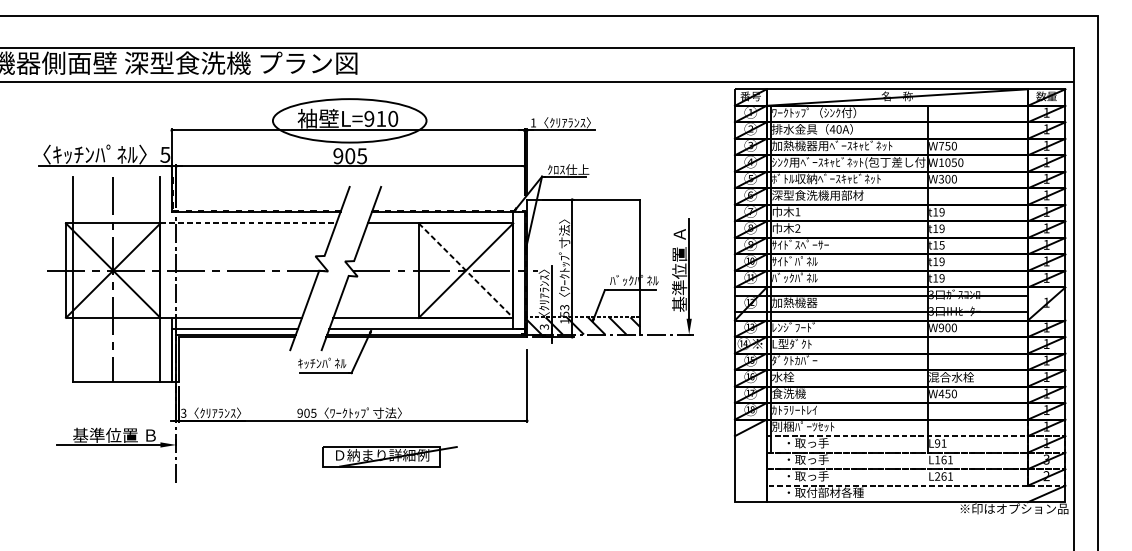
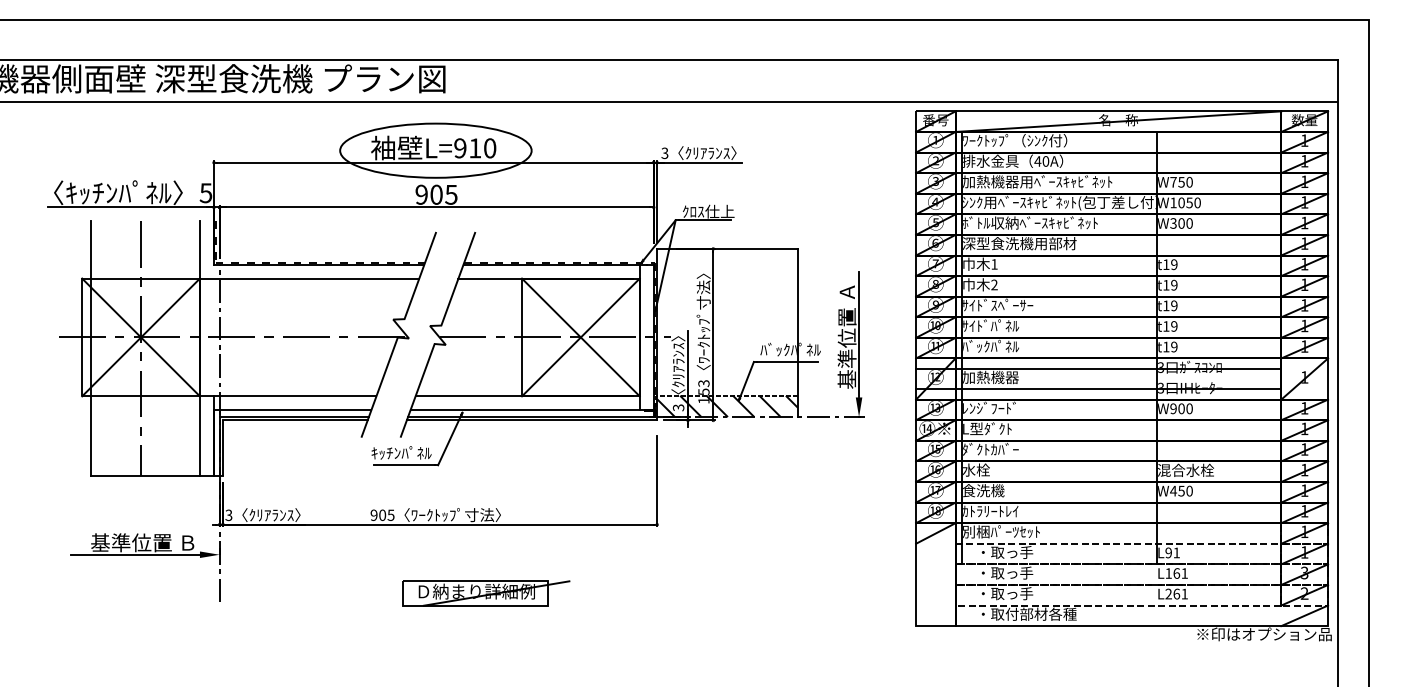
text: (533, 123) -> (664, 153), 1 -> 3
line: (248, 223) -> (309, 278), dashed -> solid
text: (942, 245) -> (1174, 305), t15 -> t19
line: (466, 270) -> (581, 337), dashed -> solid
part: (390, 456) -> (486, 593), moved

